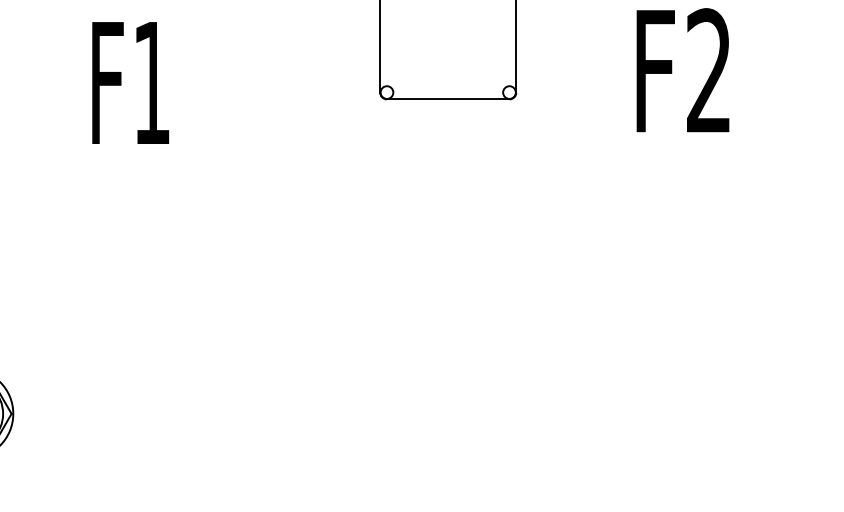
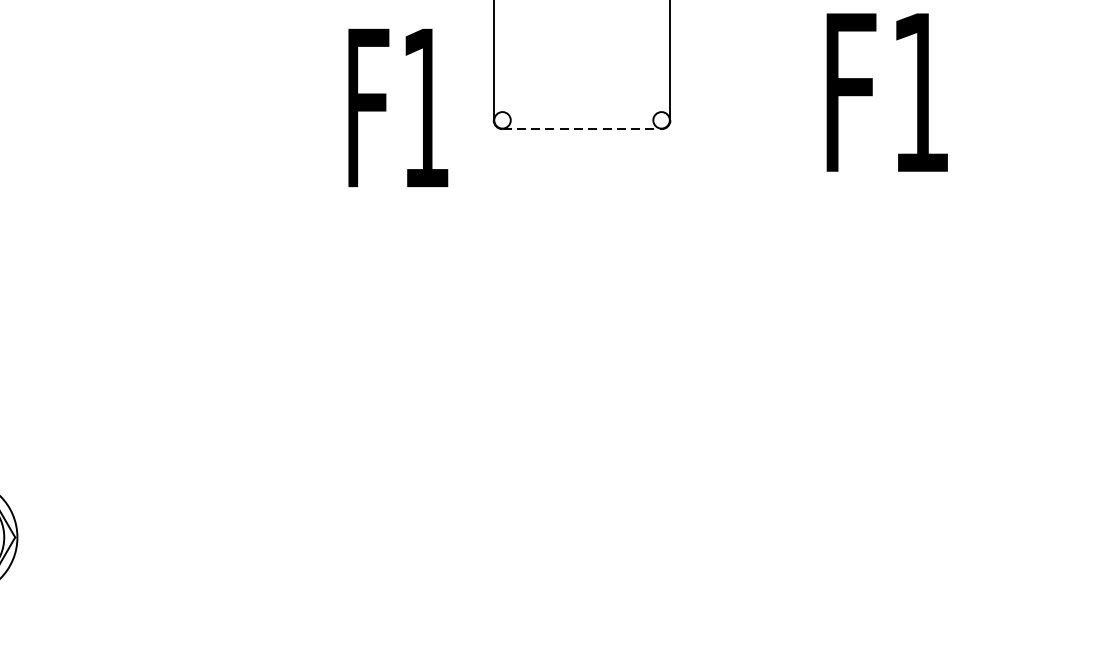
text: (708, 70) -> (919, 91), F2 -> F1
text: (130, 82) -> (398, 107), moved
line: (448, 99) -> (582, 129), solid -> dashed

